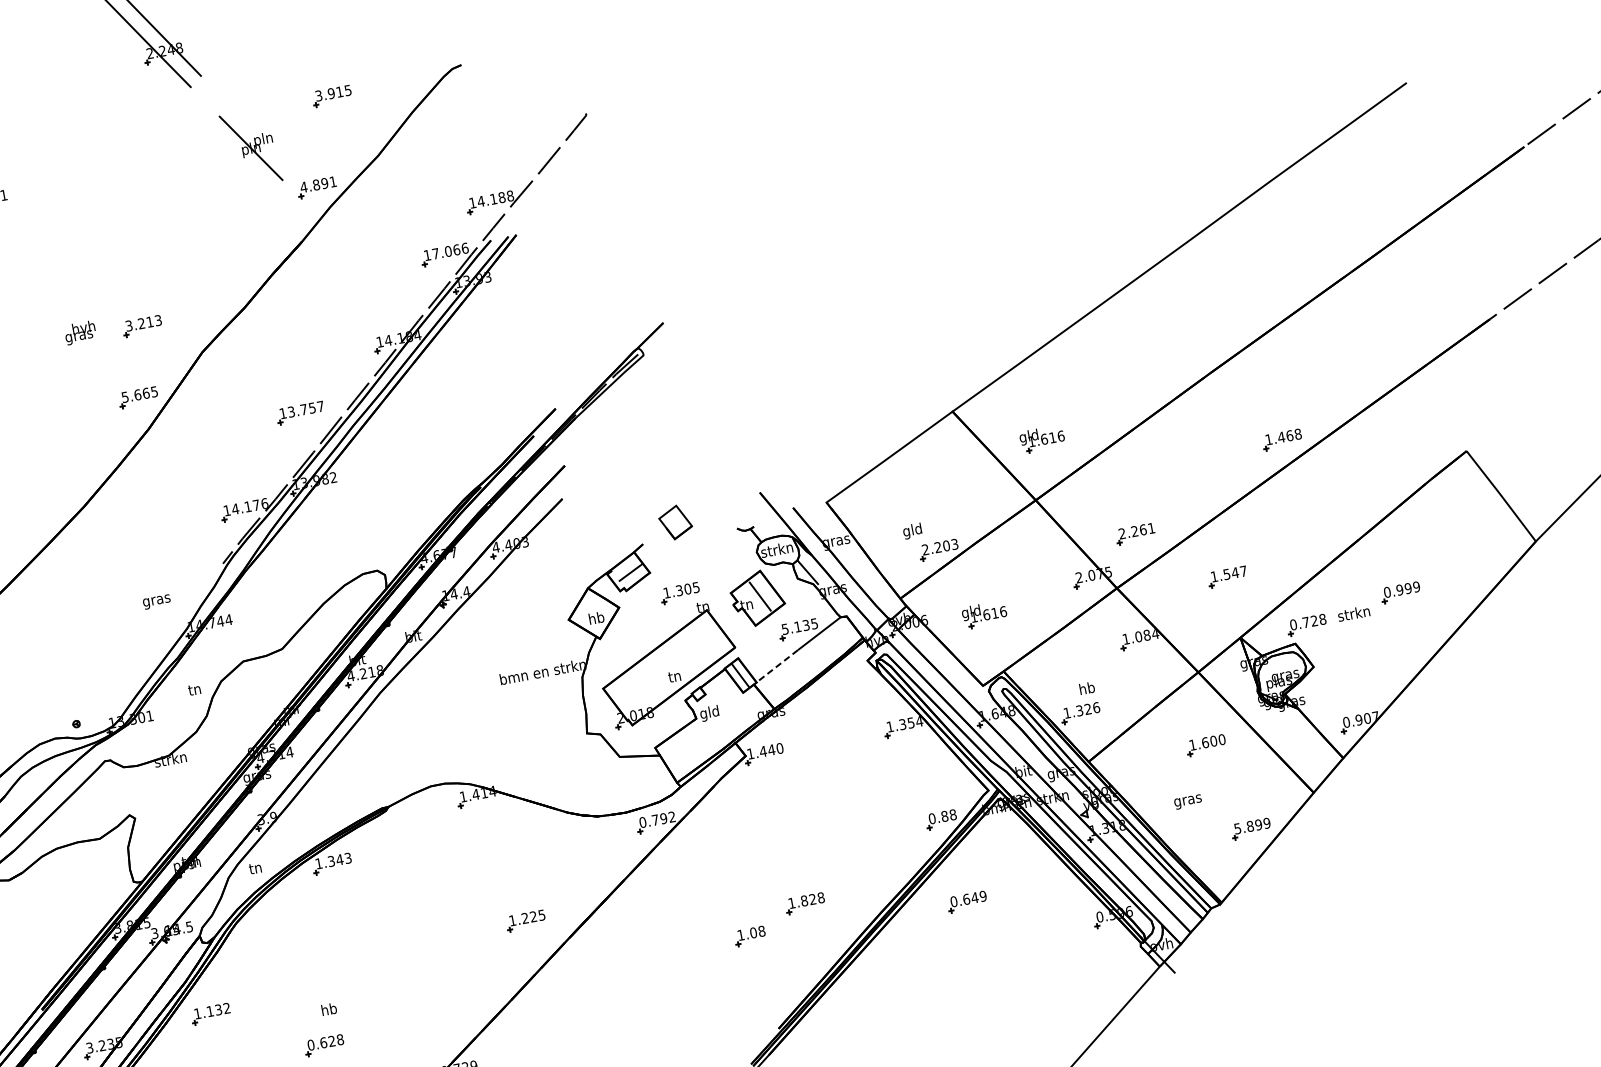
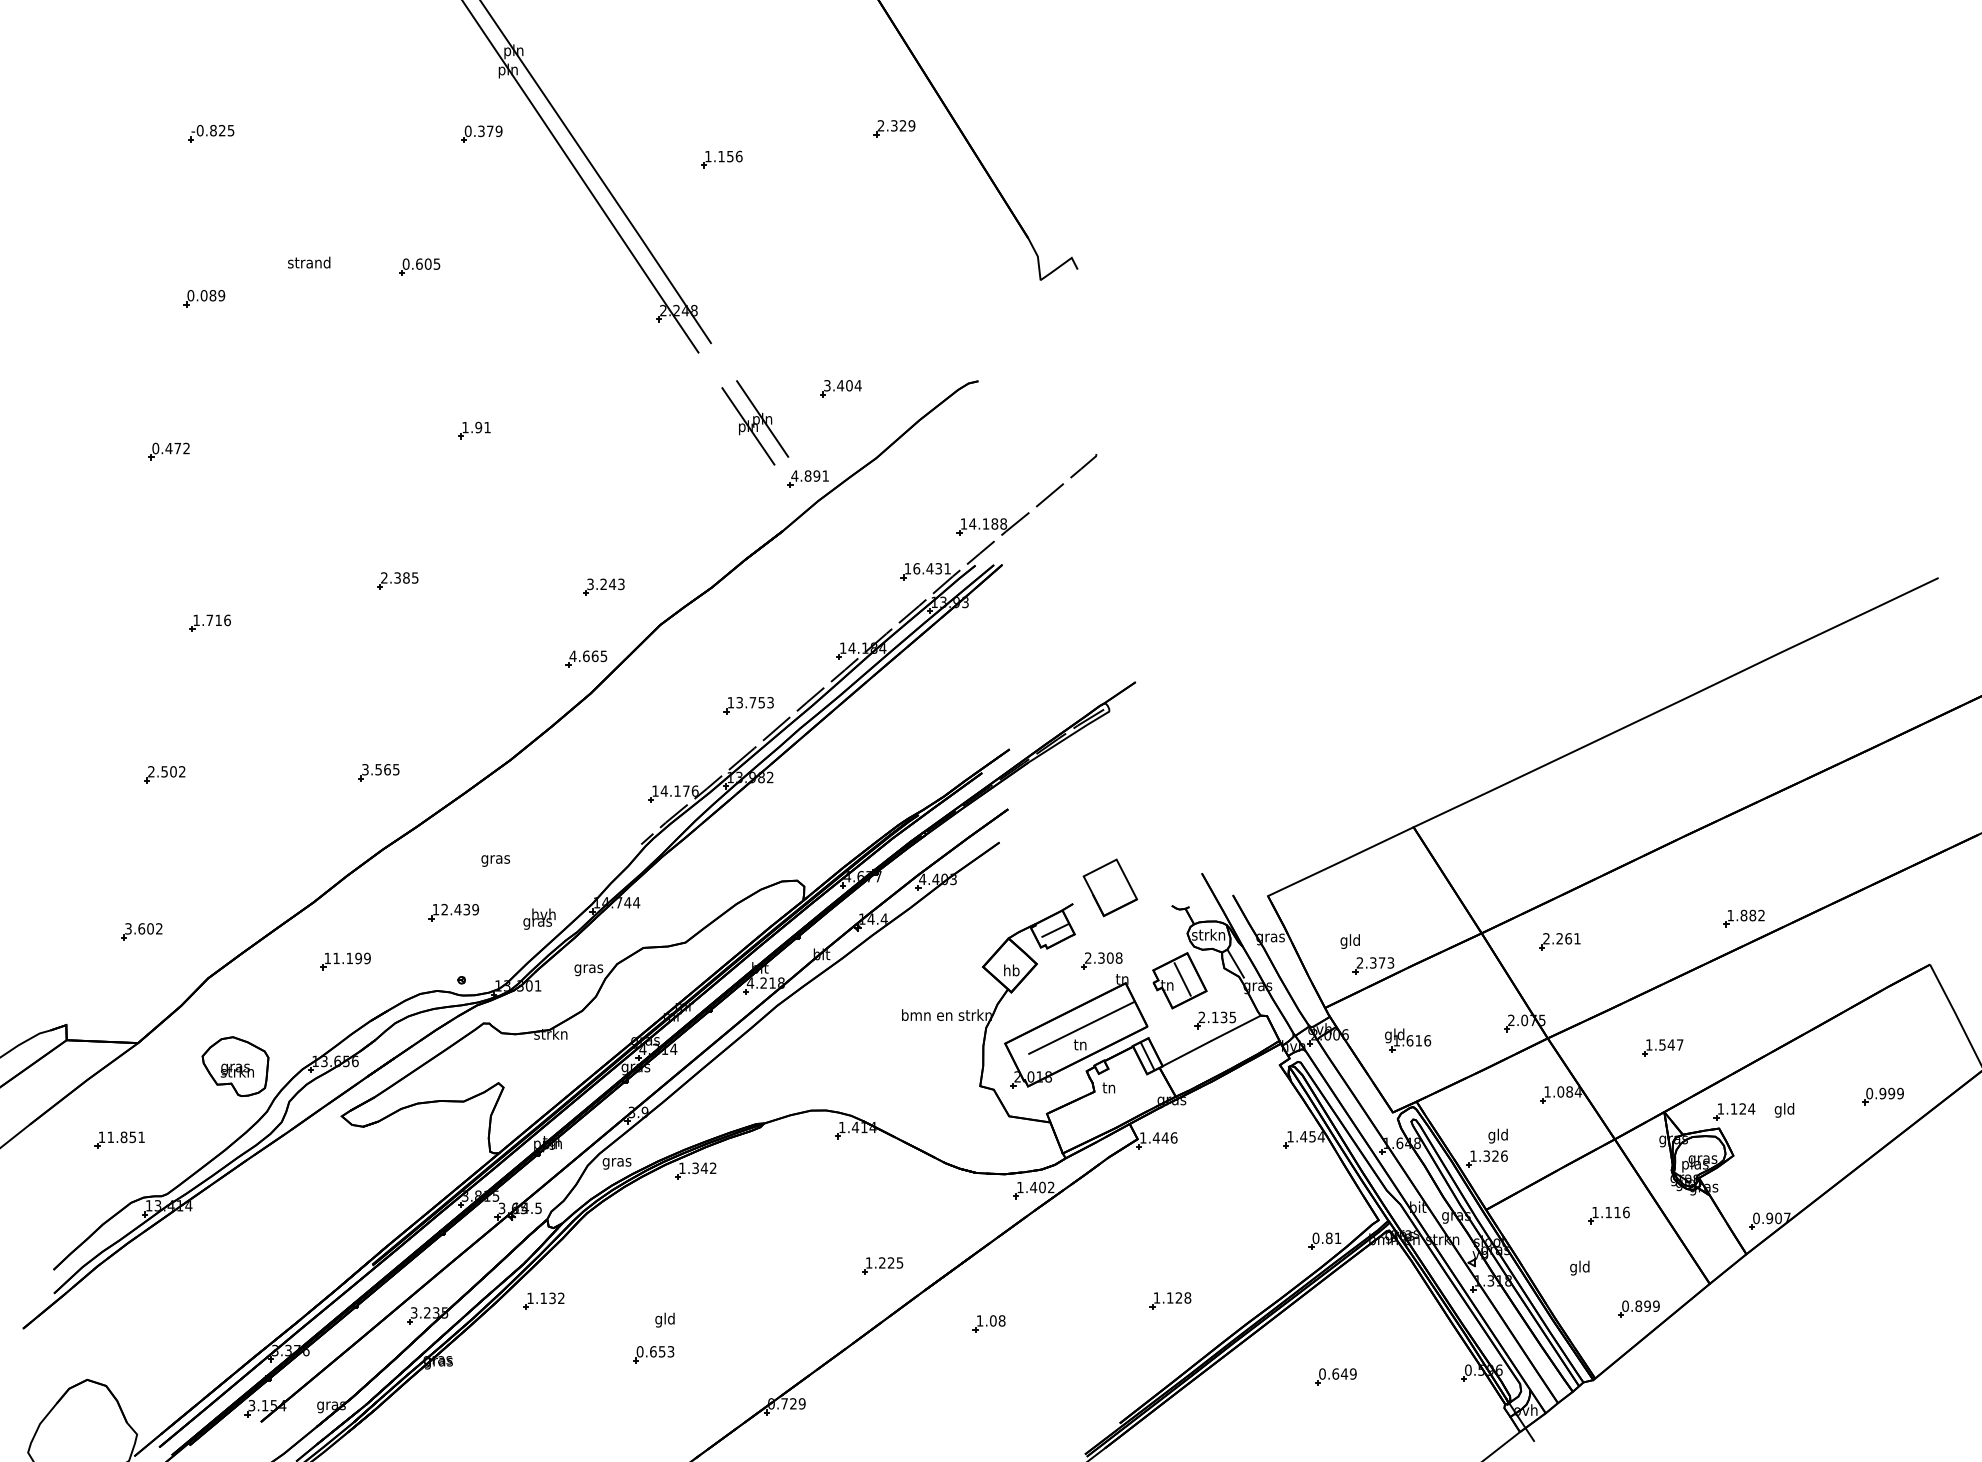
text: (339, 91) -> (849, 385), 3.915 -> 3.404
line: (263, 138) -> (762, 418), added
text: (450, 250) -> (932, 568), 17.066 -> 16.431
text: (149, 321) -> (612, 583), 3.213 -> 3.243
text: (80, 332) -> (539, 918), moved
text: (124, 397) -> (572, 656), 5.665 -> 4.665
text: (320, 406) -> (770, 702), 13.757 -> 13.753
text: (1289, 435) -> (1752, 915), 1.468 -> 1.882
part: (1042, 439) -> (1500, 872), removed
part: (675, 522) -> (1110, 887), size x1.67
part: (1135, 534) -> (1559, 941), moved
text: (942, 546) -> (1377, 962), 2.203 -> 2.373
text: (681, 589) -> (1103, 957), 1.305 -> 2.308
part: (1400, 592) -> (1882, 1096), moved
text: (156, 601) -> (495, 860), moved
text: (1354, 615) -> (1784, 1110), strkn -> gld
text: (1308, 621) -> (1736, 1108), 0.728 -> 1.124
text: (784, 629) -> (1201, 1017), 5.135 -> 2.135
line: (672, 659) -> (1081, 1027), added
part: (56, 661) -> (453, 912), added
line: (776, 666) -> (1186, 1053), dashed -> solid
text: (1086, 689) -> (1497, 1135), hb -> gld
text: (194, 691) -> (588, 969), tn -> gras
text: (709, 713) -> (1108, 1088), gld -> tn
text: (902, 724) -> (1303, 1136), 1.354 -> 1.454
text: (1213, 741) -> (1617, 1212), 1.600 -> 1.116
text: (780, 747) -> (1174, 1137), 1.440 -> 1.446
text: (1187, 800) -> (1579, 1267), gras -> gld
text: (952, 815) -> (1337, 1238), 0.88 -> 0.81
text: (653, 820) -> (1031, 1187), 0.792 -> 1.402
text: (1237, 828) -> (1625, 1305), 5.899 -> 0.899
text: (348, 858) -> (713, 1168), 1.343 -> 1.342
text: (255, 869) -> (616, 1162), tn -> gras
text: (803, 900) -> (1169, 1297), 1.828 -> 1.128
part: (966, 901) -> (1335, 1376), moved
part: (749, 936) -> (988, 1323), moved
text: (328, 1010) -> (664, 1319), hb -> gld
text: (336, 1040) -> (666, 1351), 0.628 -> 0.653

